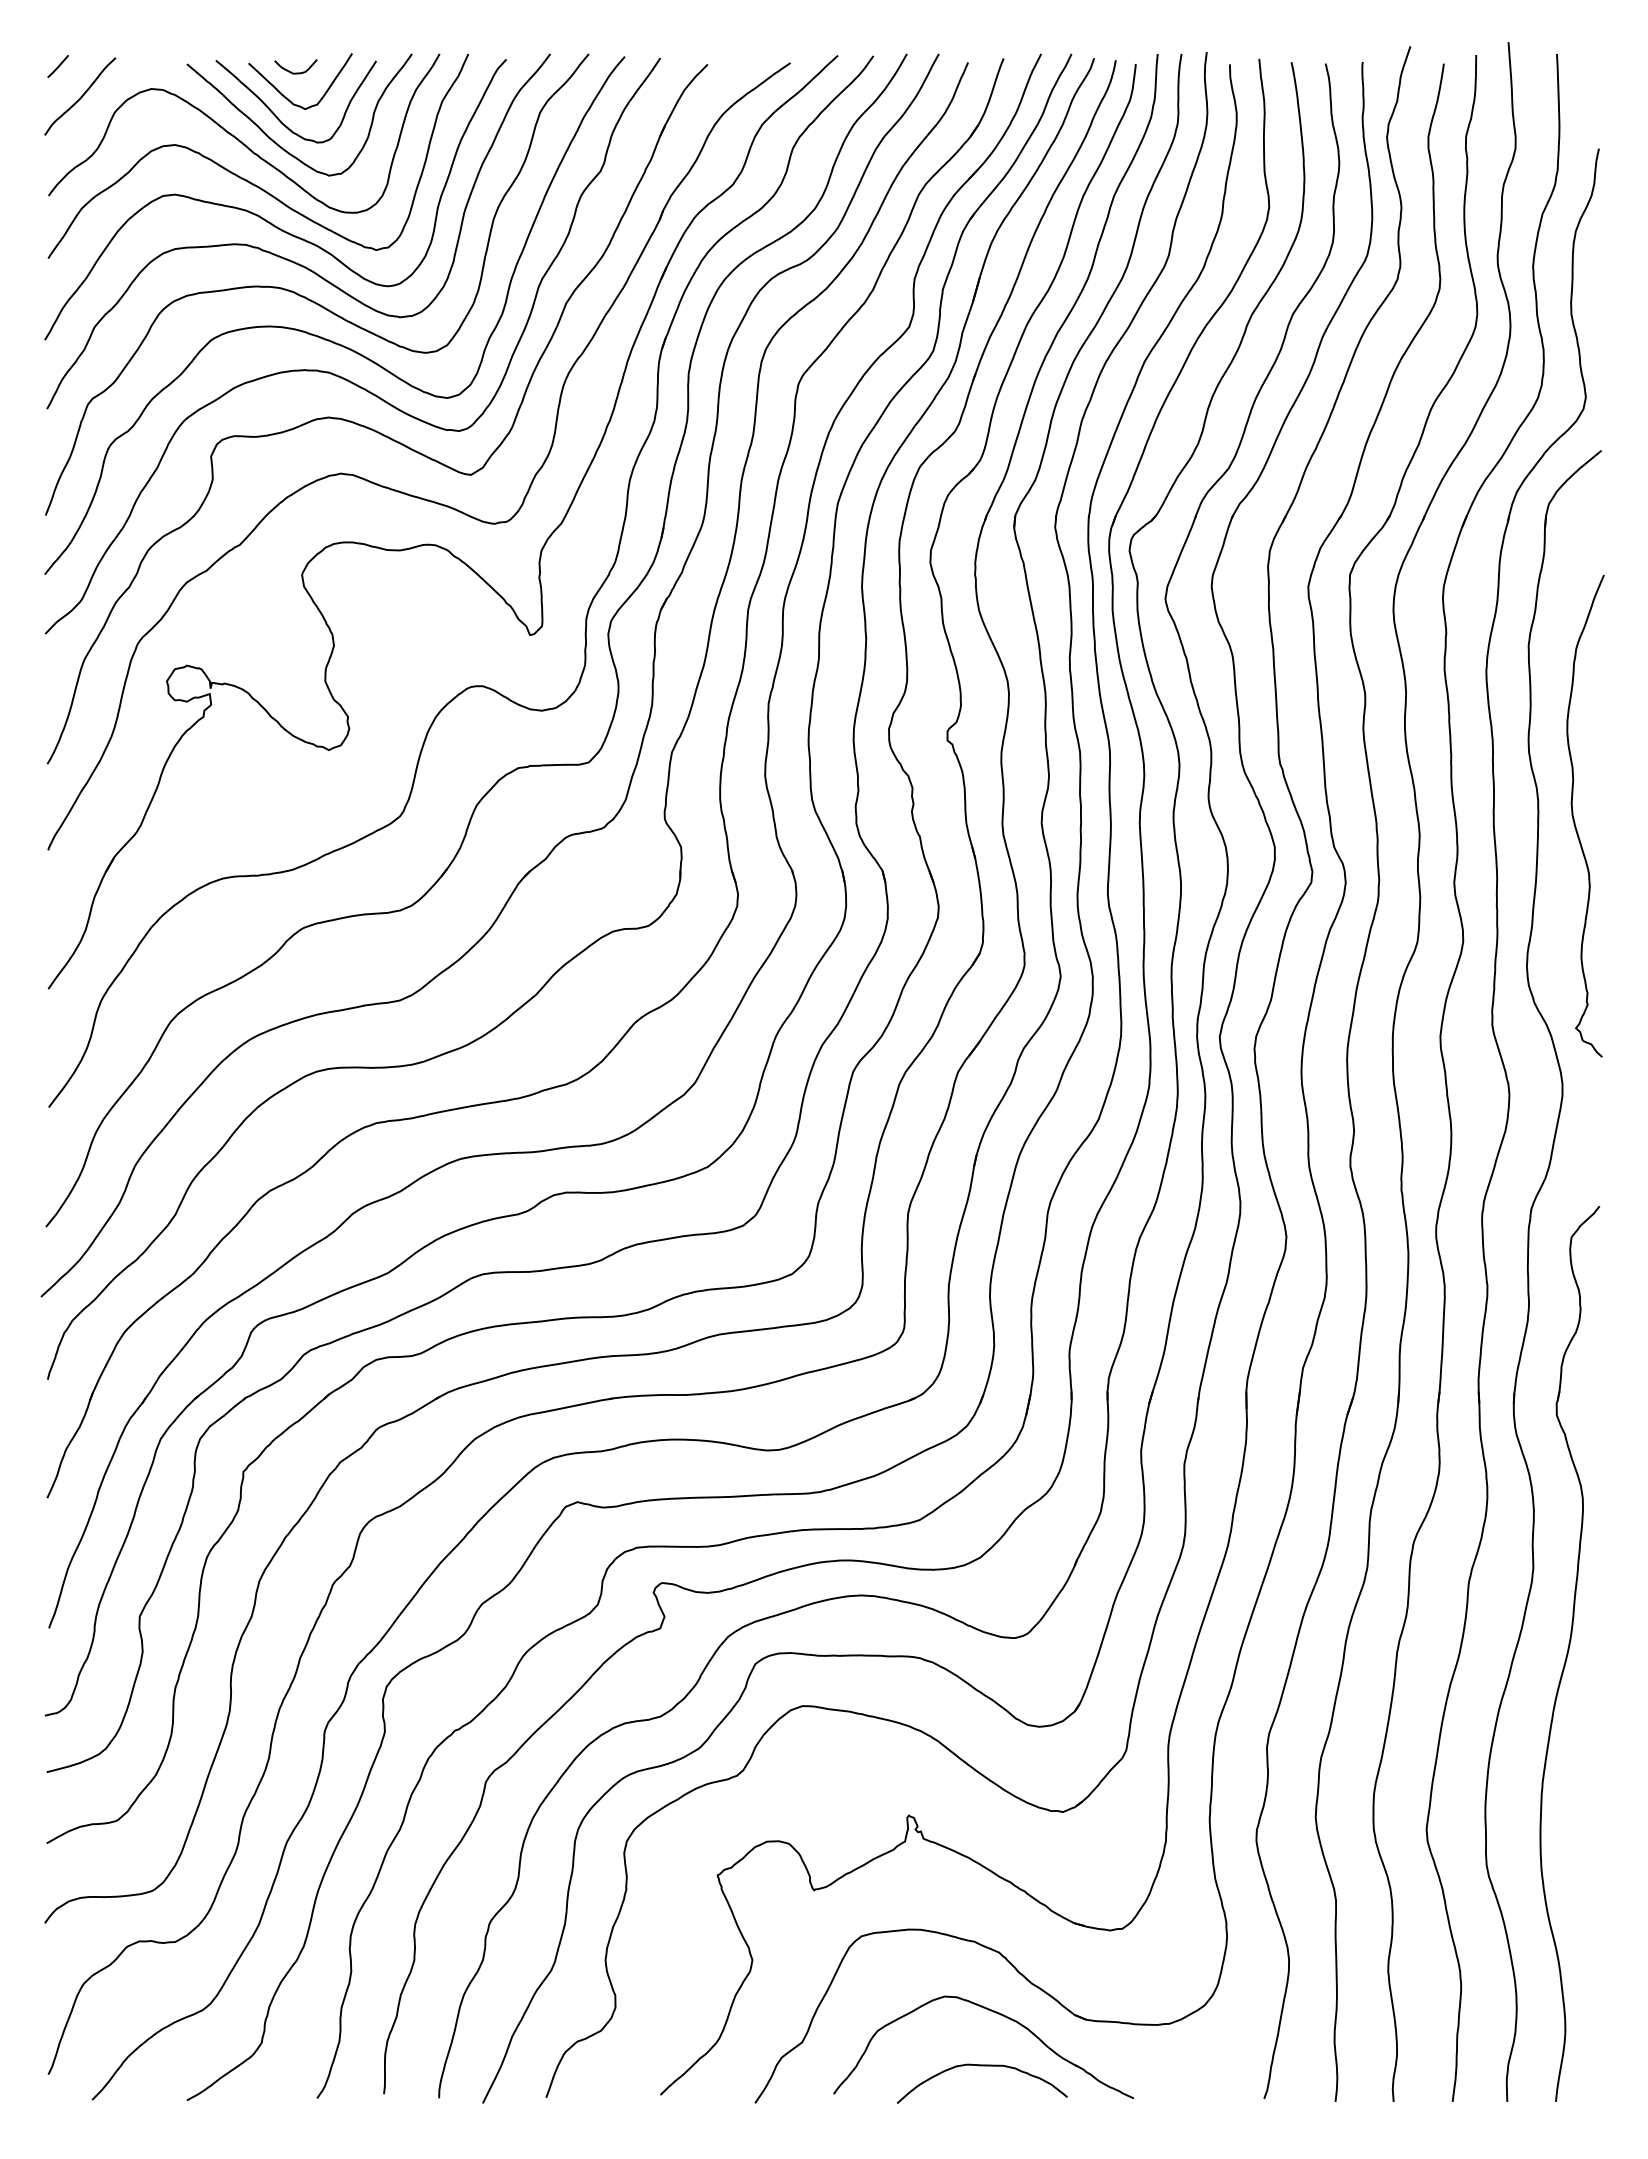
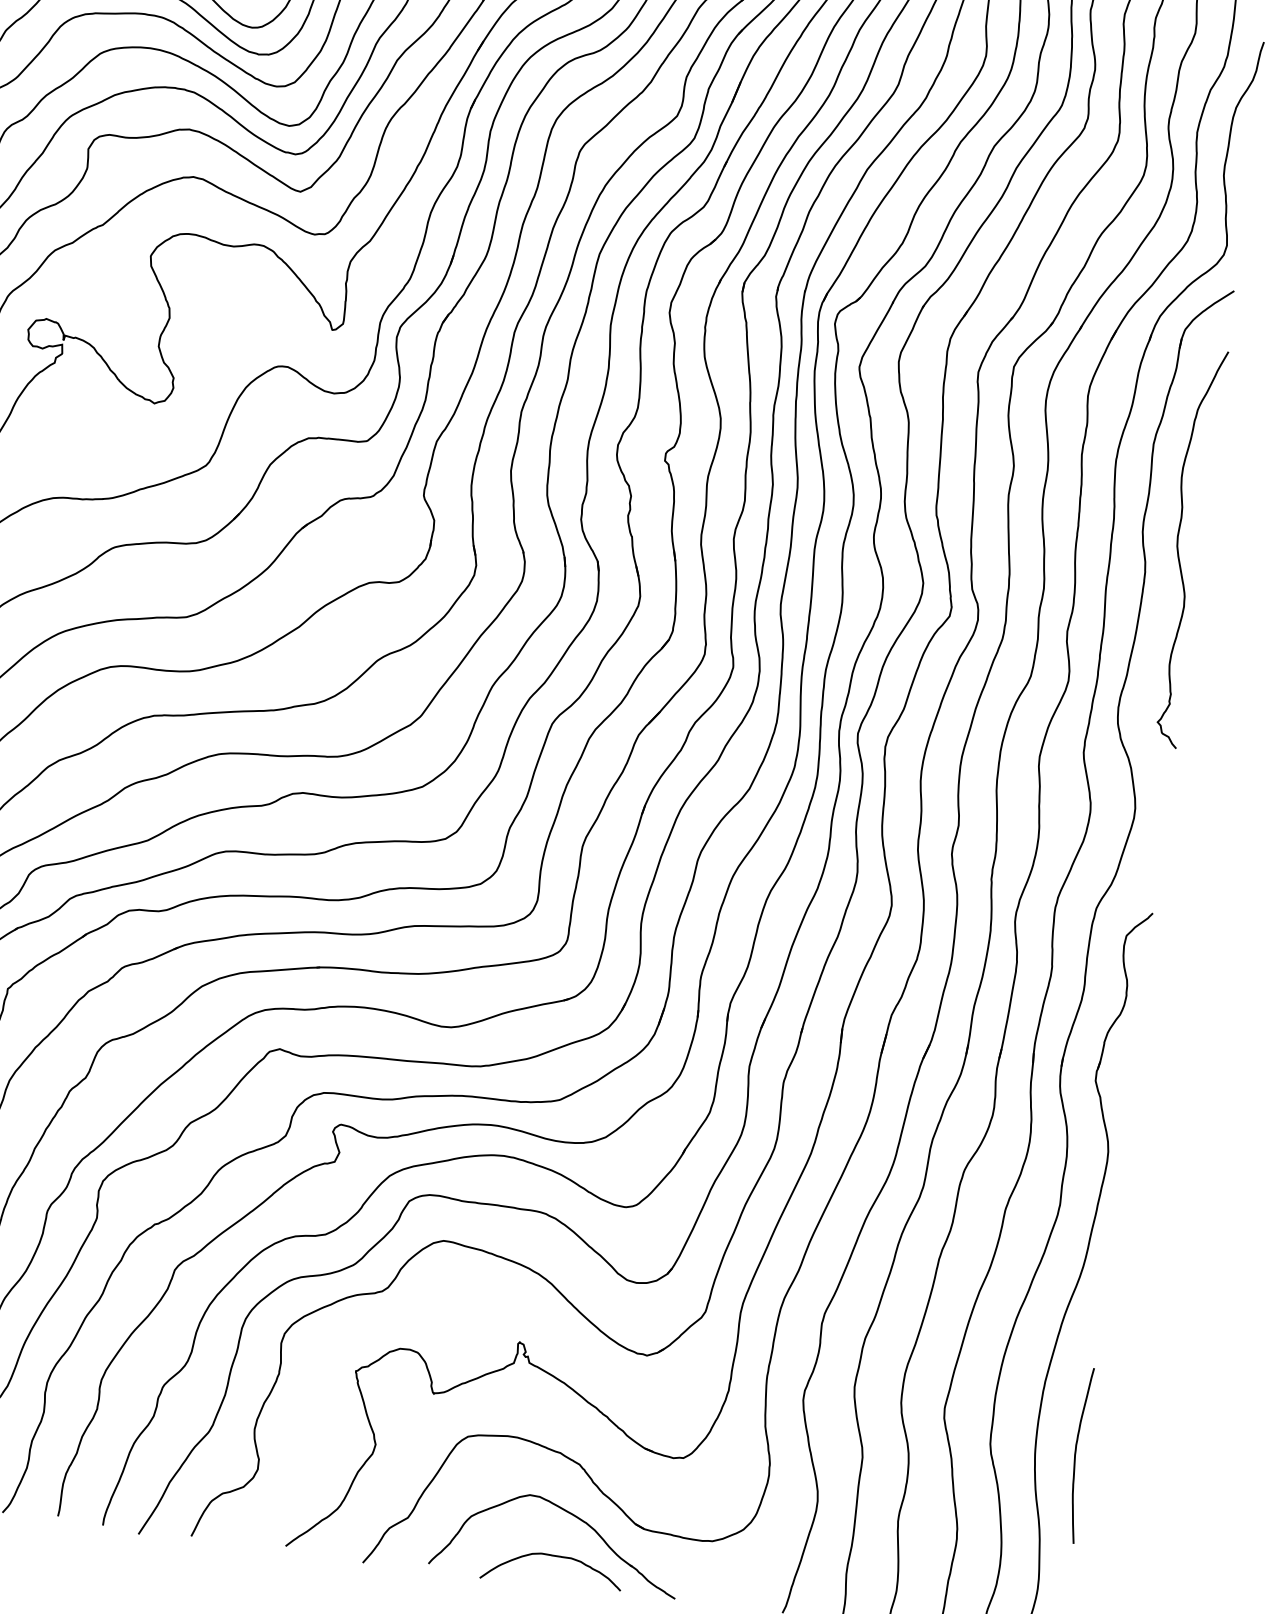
curve: (1574, 818) -> (1178, 549), moved
curve: (1590, 1864) -> (1075, 1454), added

